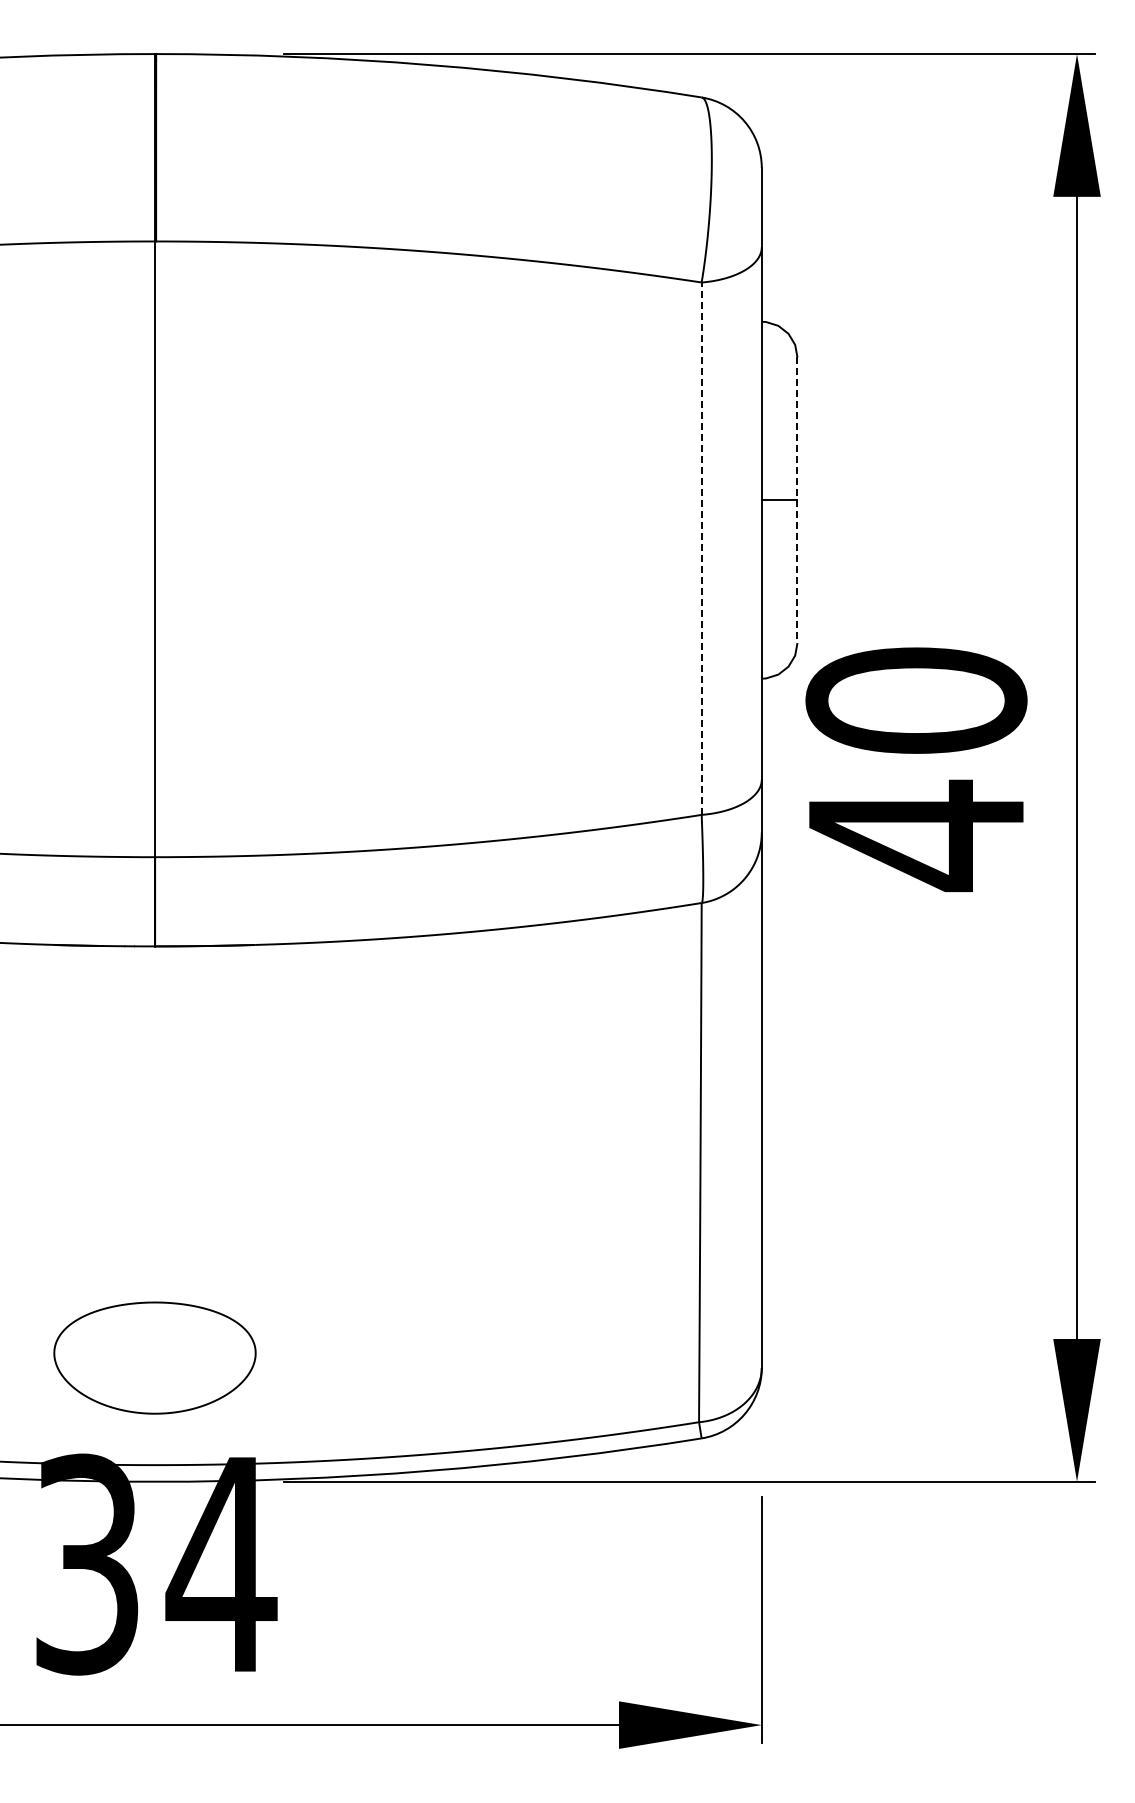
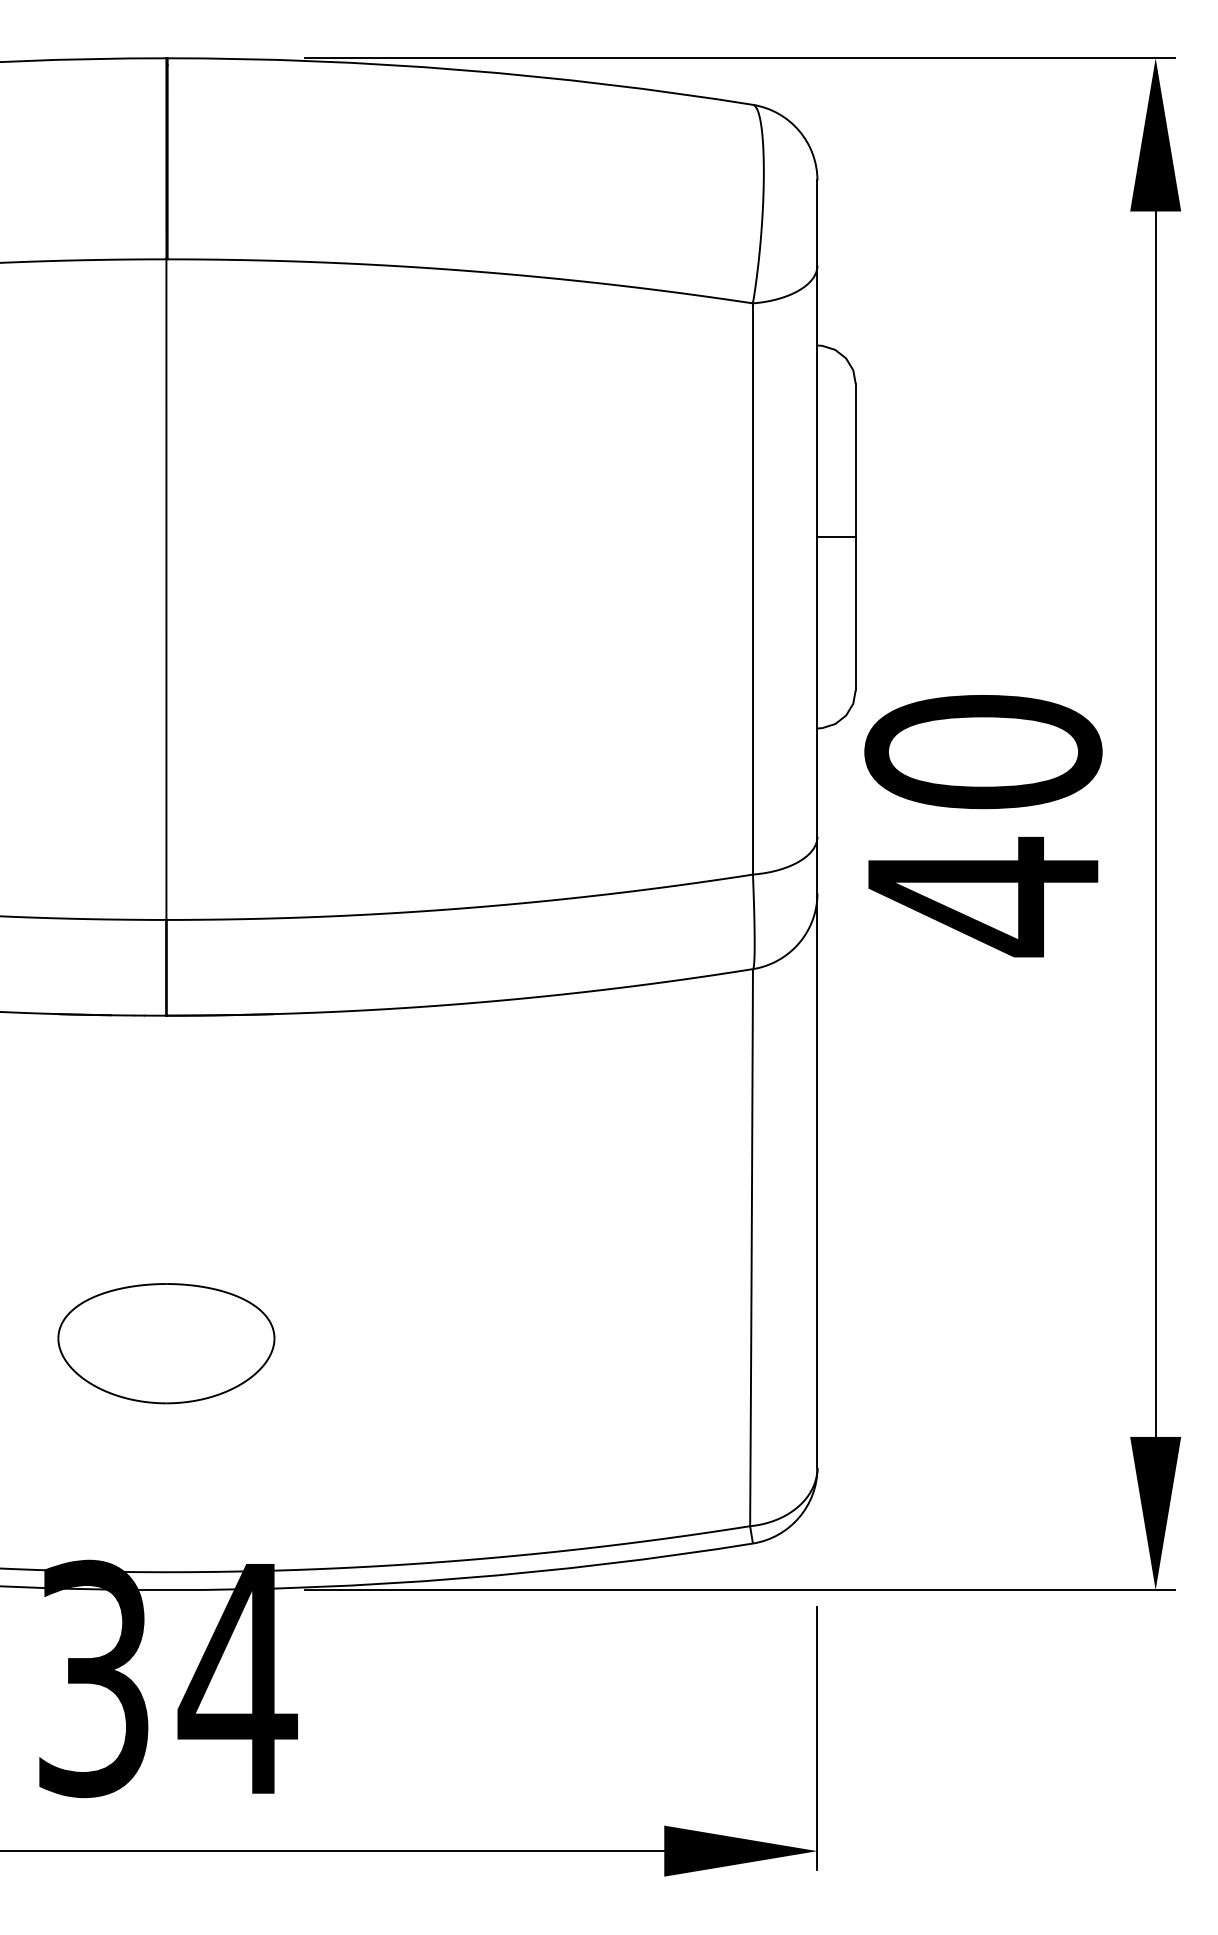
line: (797, 500) -> (855, 537), dashed -> solid
line: (701, 548) -> (752, 588), dashed -> solid
part: (154, 1357) -> (165, 1343), moved

